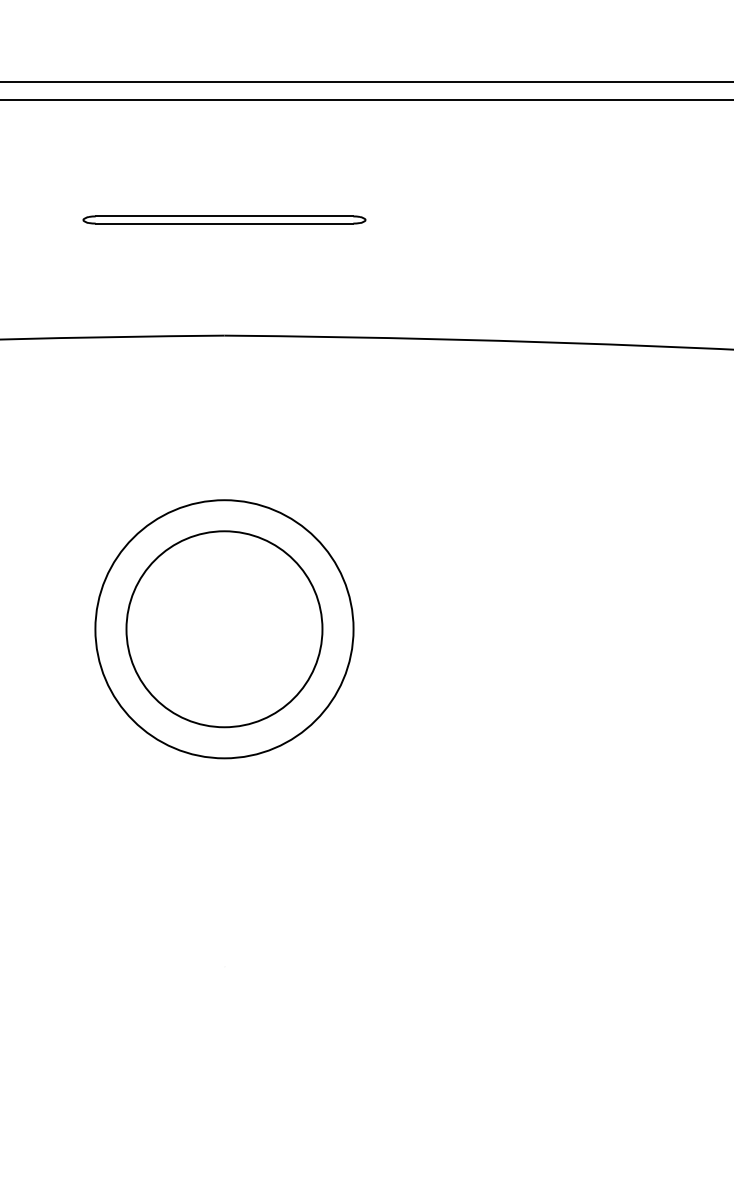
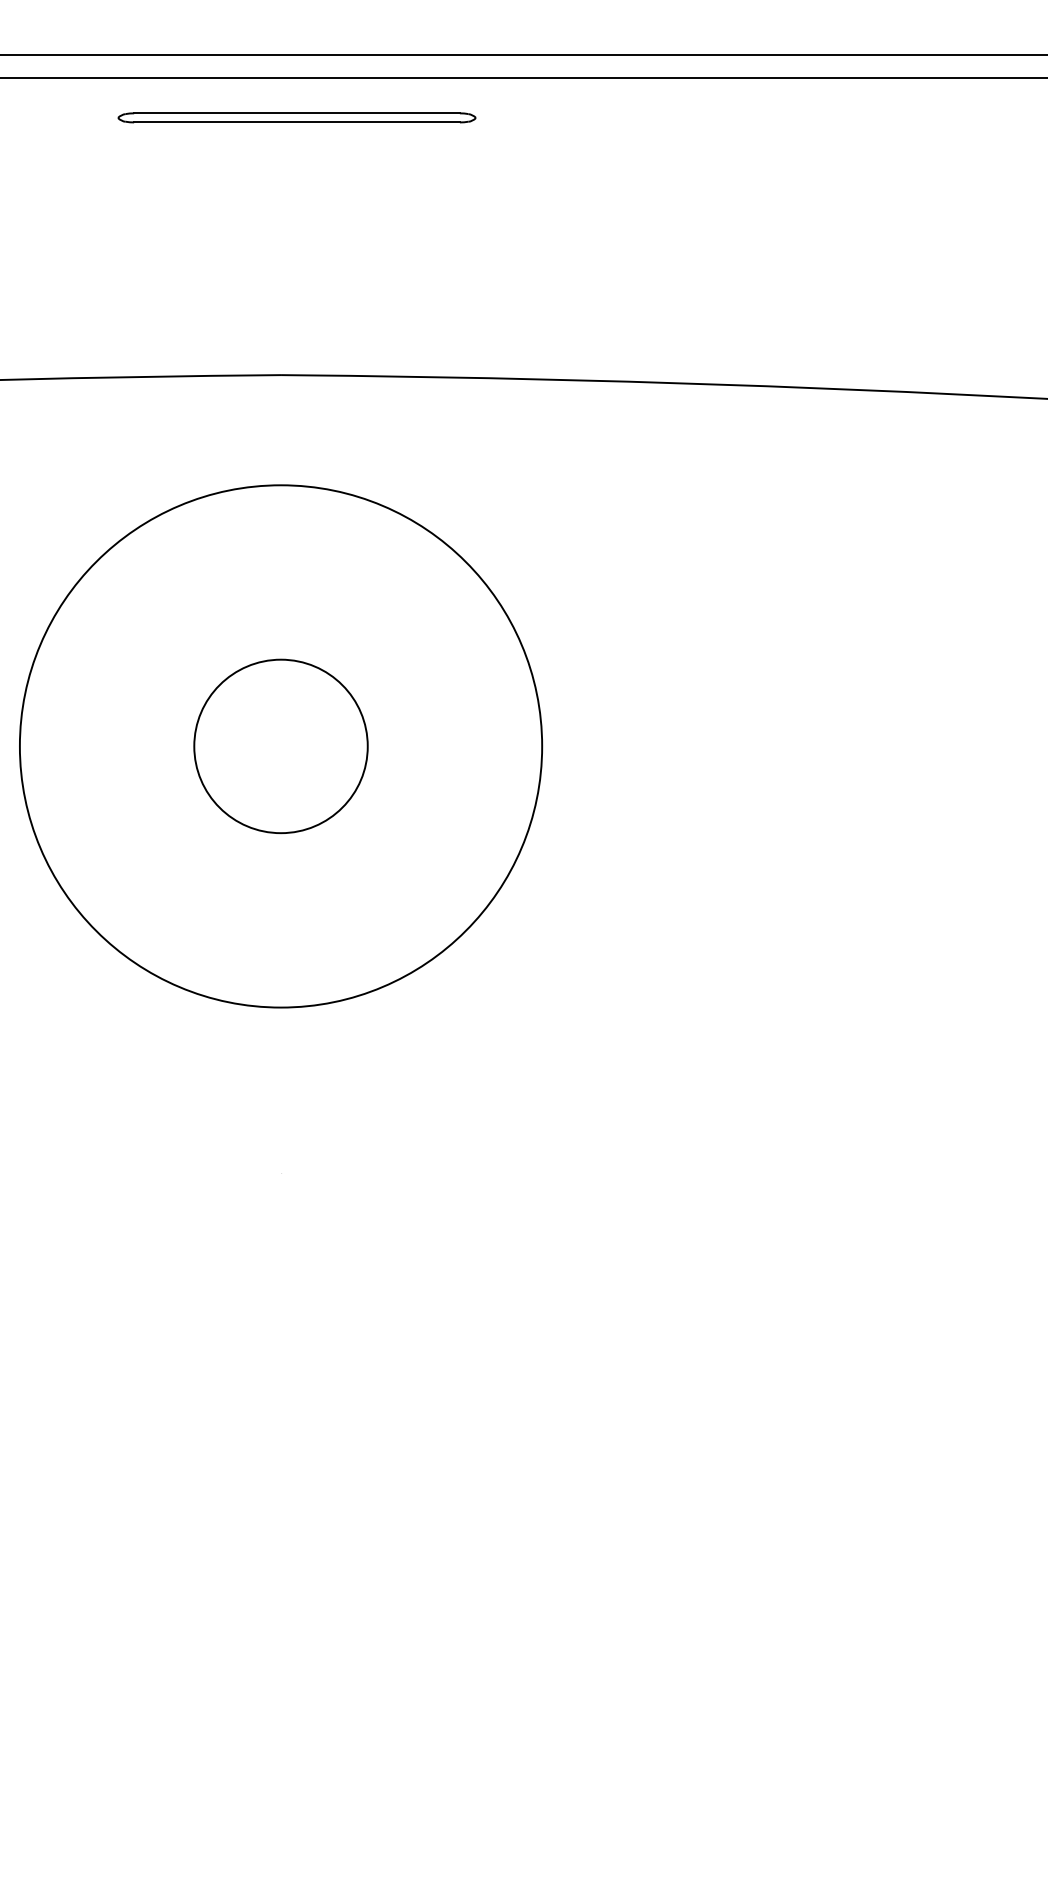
part: (224, 219) -> (296, 117), moved
circle: (224, 629) -> (280, 746), size x0.7
circle: (224, 629) -> (280, 746), size x1.6

